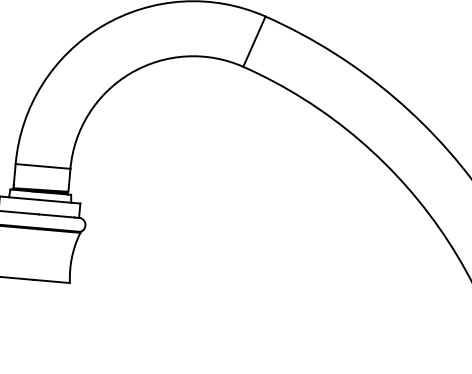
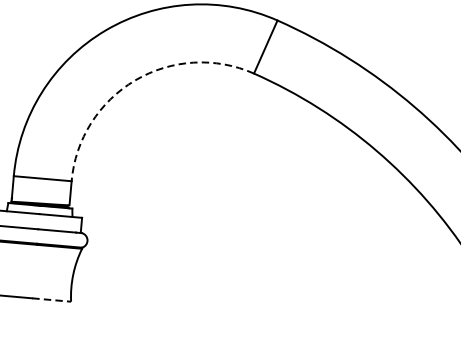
arc: (130, 73) -> (134, 80), solid -> dashed
line: (52, 281) -> (52, 300), solid -> dashed

